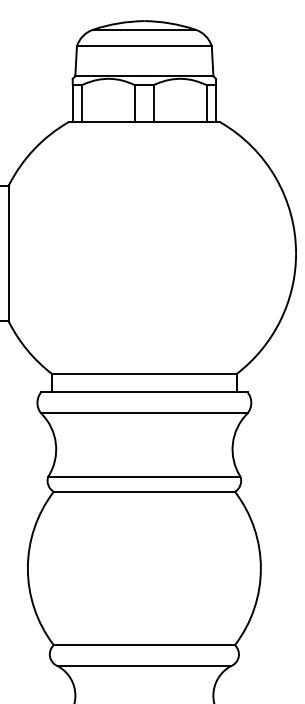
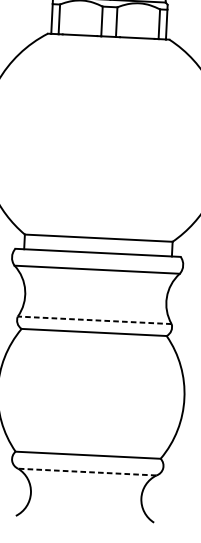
line: (143, 476) -> (94, 320), solid -> dashed
line: (143, 666) -> (86, 472), solid -> dashed

